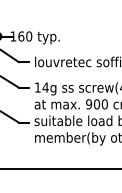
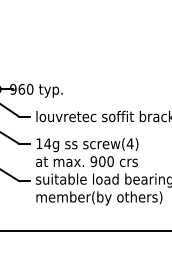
text: (13, 36) -> (13, 89), 160 -> 960

